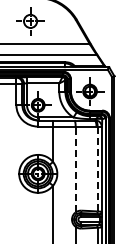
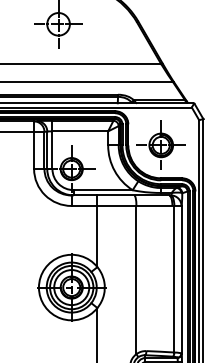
line: (75, 169) -> (136, 280), dashed -> solid
line: (97, 169) -> (174, 280), dashed -> solid

